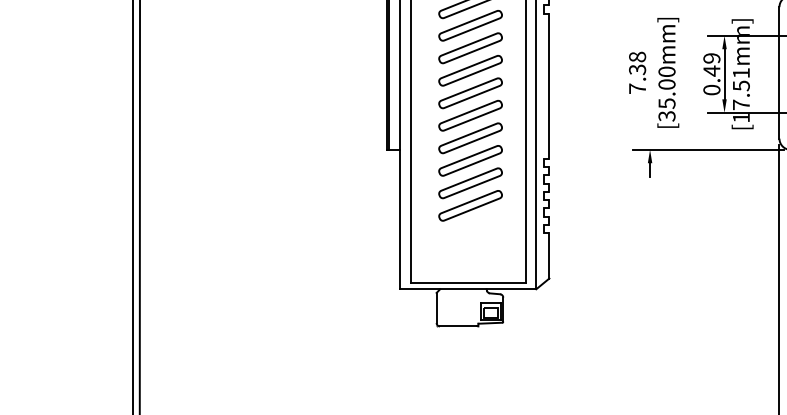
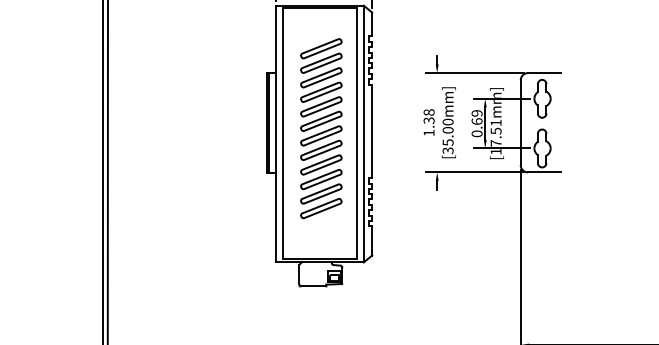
text: (710, 70) -> (476, 121), 0.49 -> 0.69
text: (636, 87) -> (428, 132), 7.38 -> 1.38

